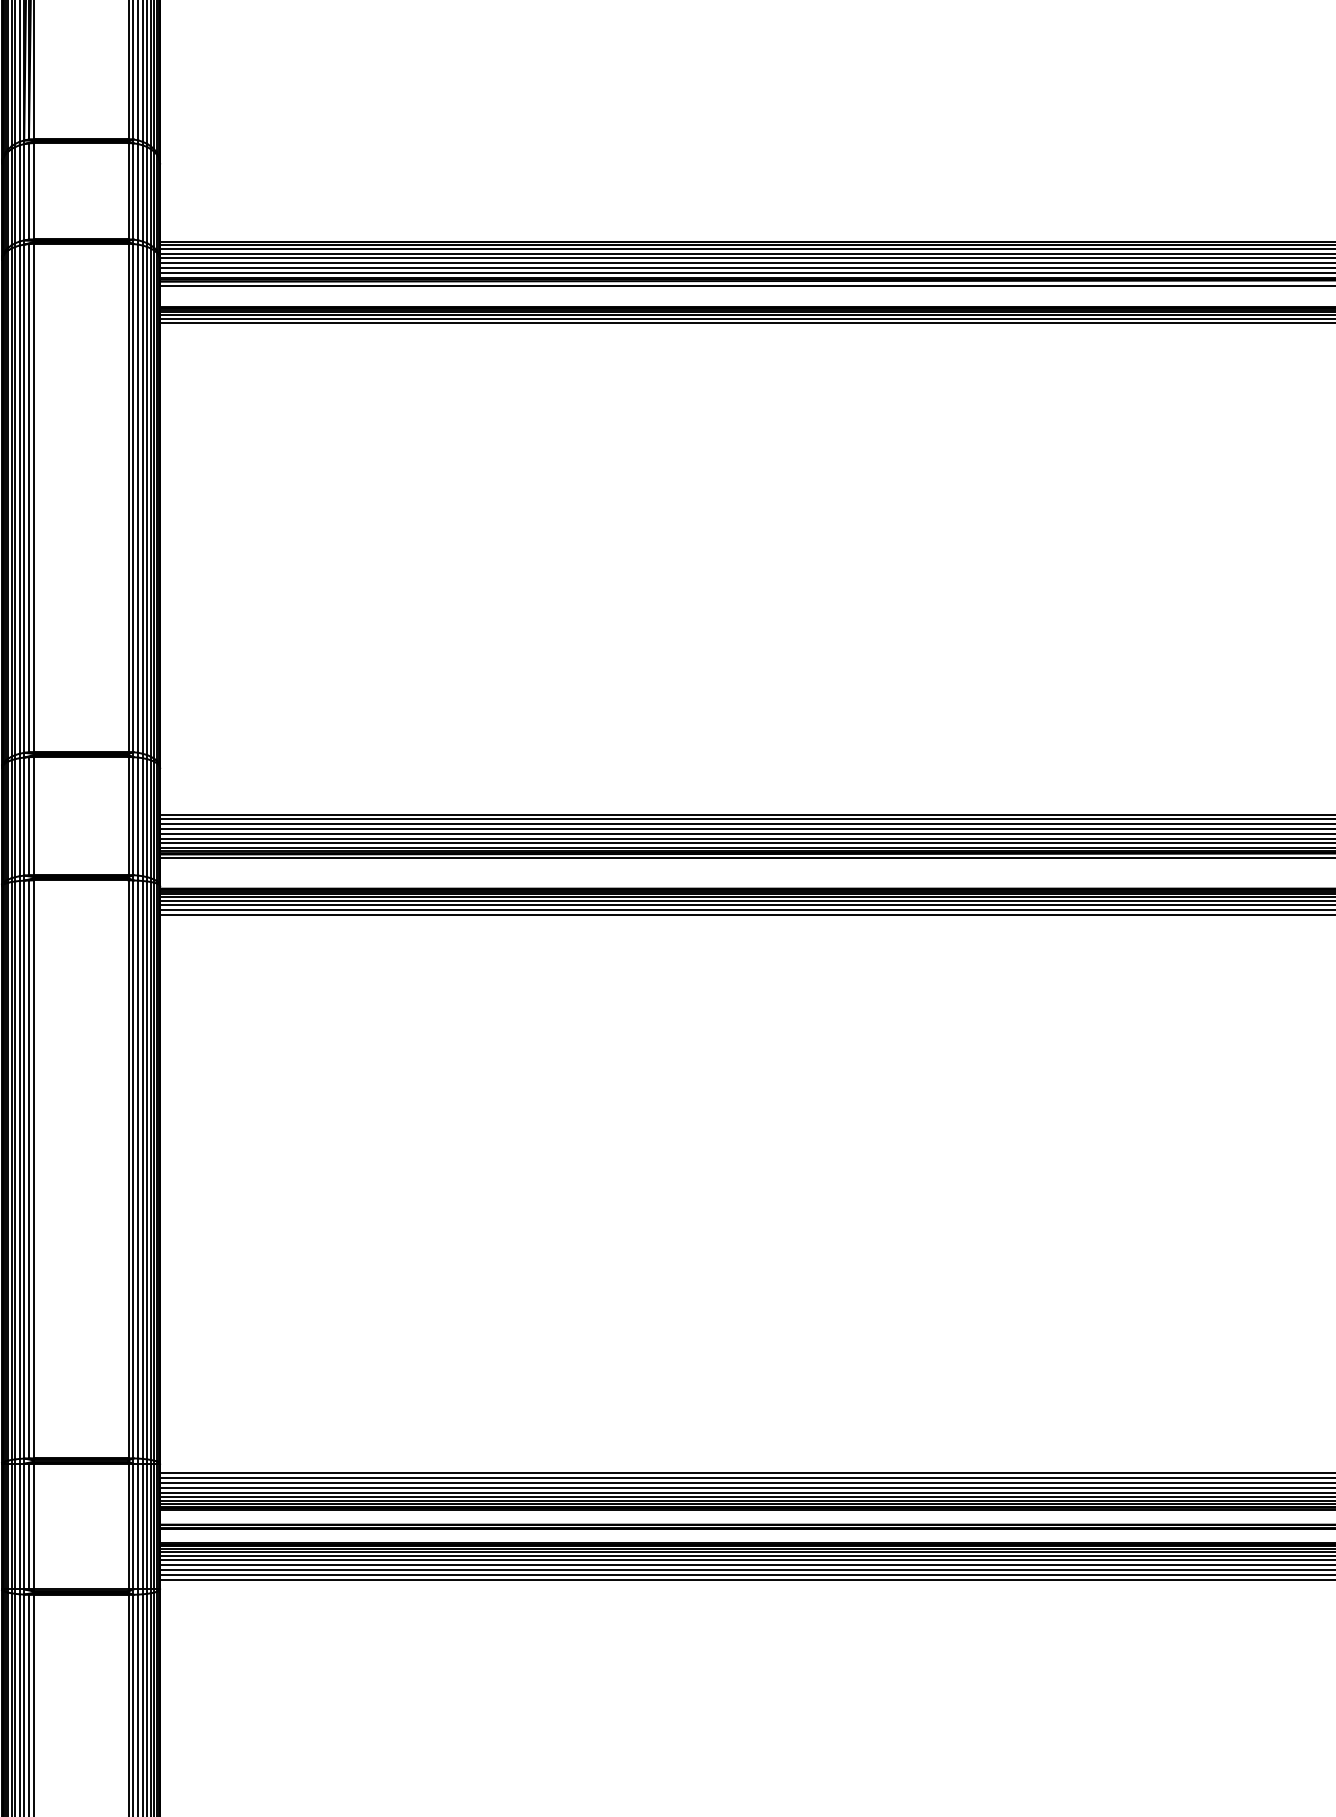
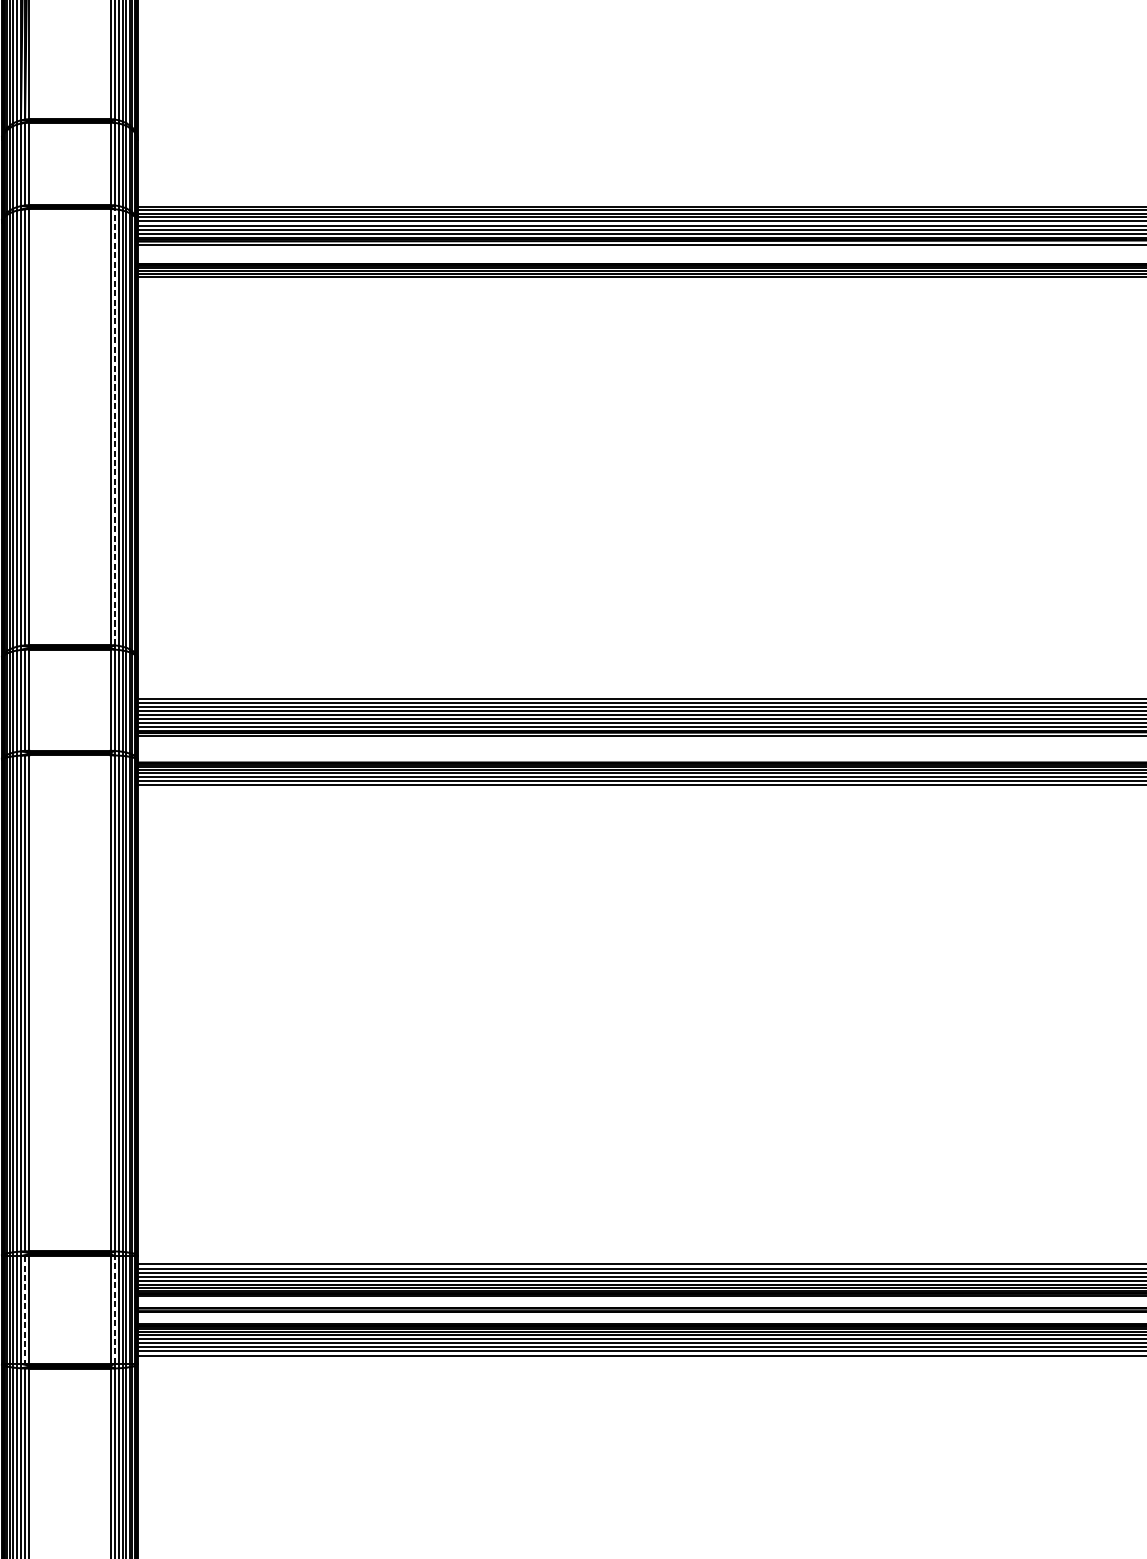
line: (133, 497) -> (114, 426), solid -> dashed
line: (29, 1526) -> (25, 1309), solid -> dashed
line: (133, 1526) -> (114, 1309), solid -> dashed

